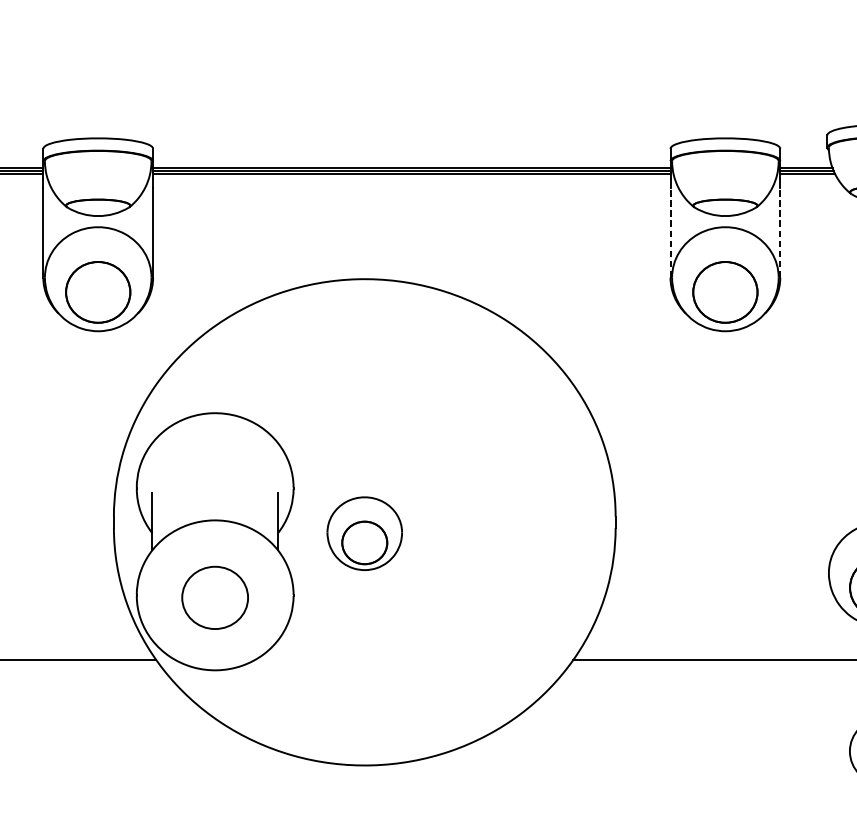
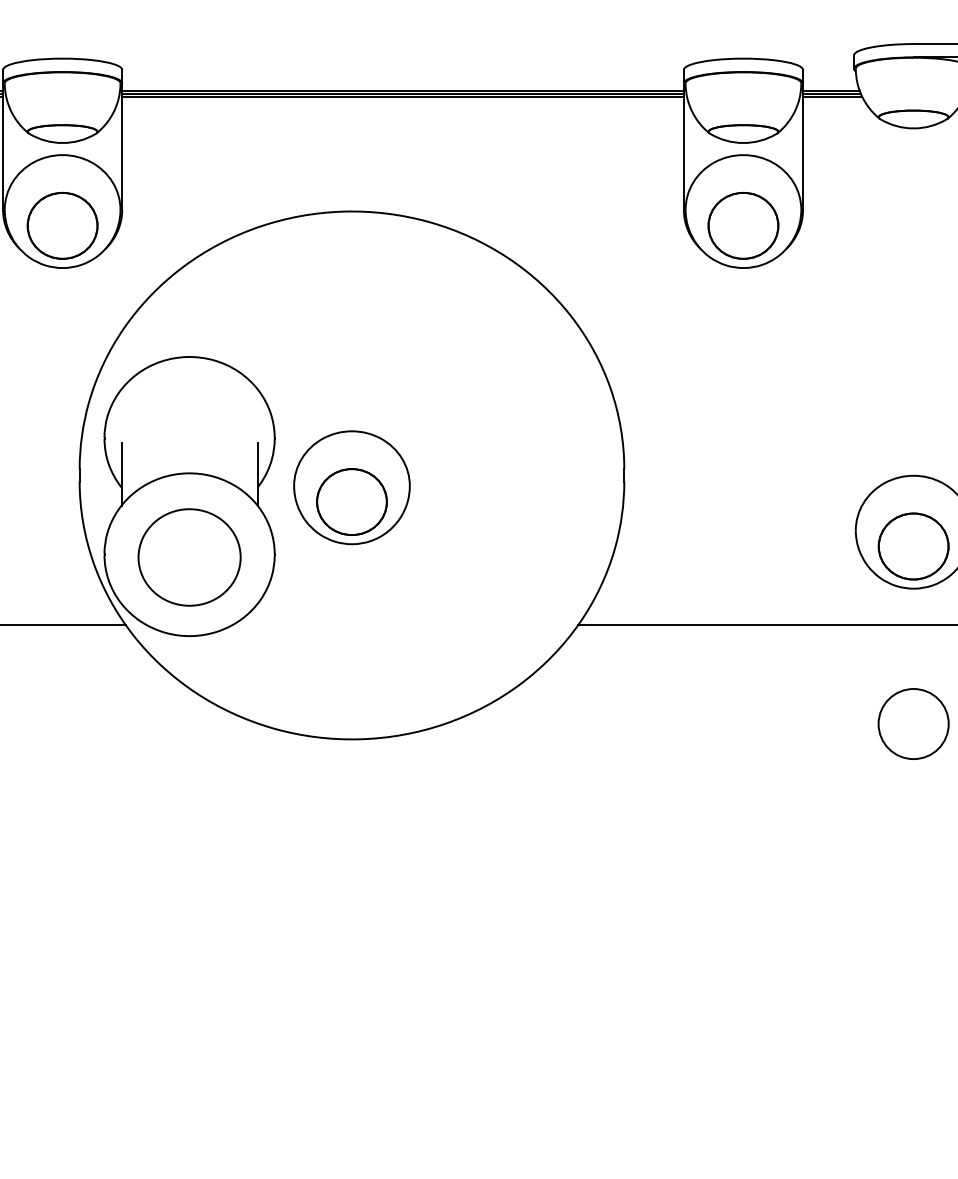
line: (670, 232) -> (683, 160), dashed -> solid
line: (780, 232) -> (803, 160), dashed -> solid
part: (364, 533) -> (351, 487), size x1.43
part: (215, 597) -> (189, 557), size x1.43

